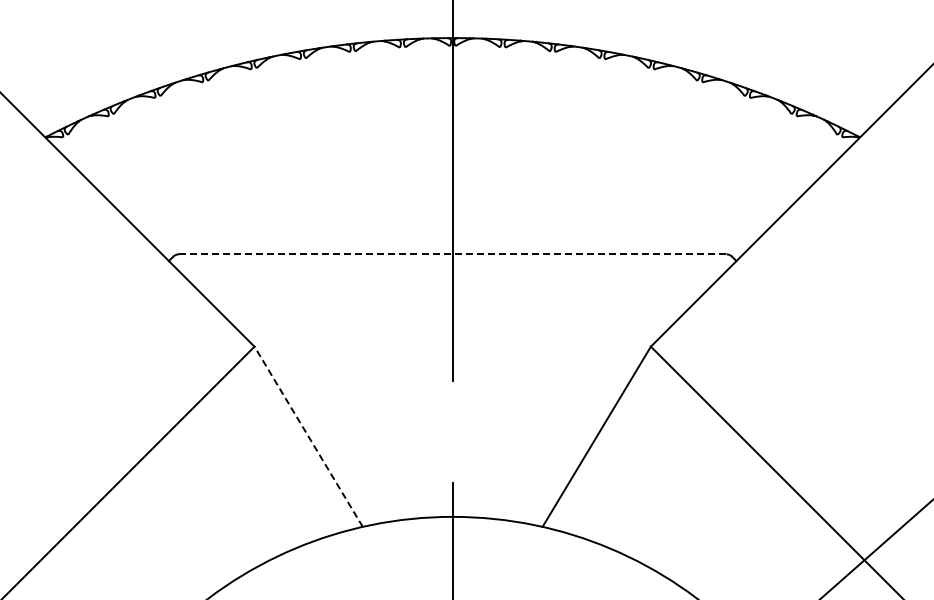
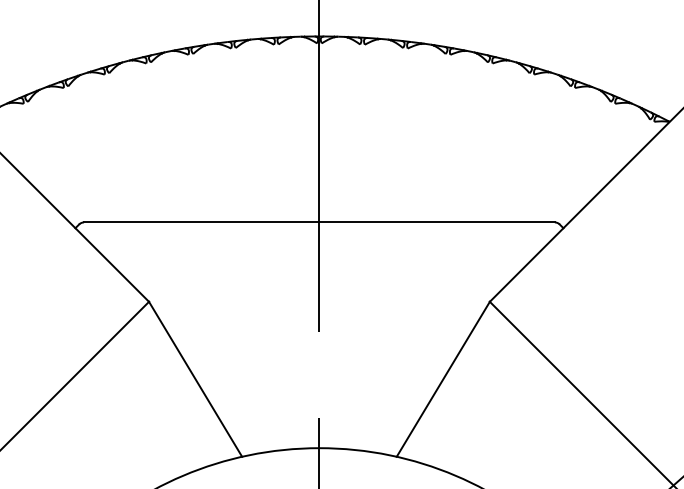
line: (452, 254) -> (319, 222), dashed -> solid
line: (308, 436) -> (195, 379), dashed -> solid

